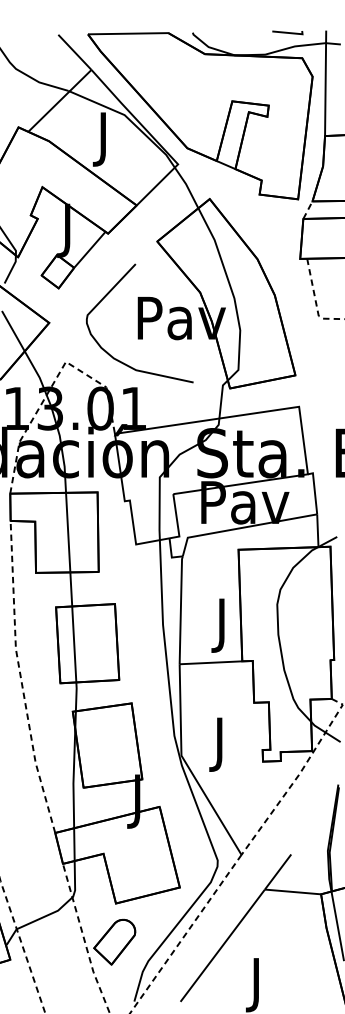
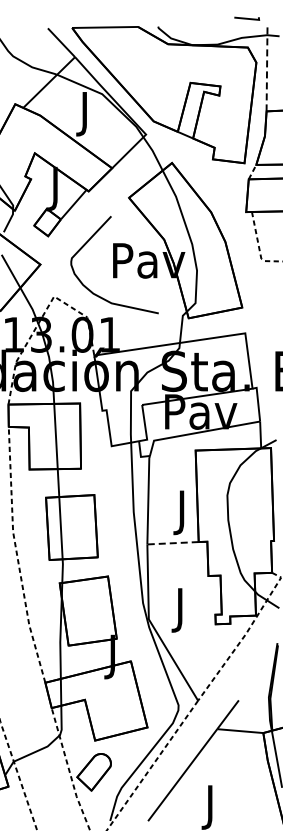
line: (288, 32) -> (247, 18), moved
line: (326, 82) -> (267, 67), solid -> dashed
line: (211, 663) -> (173, 543), solid -> dashed

